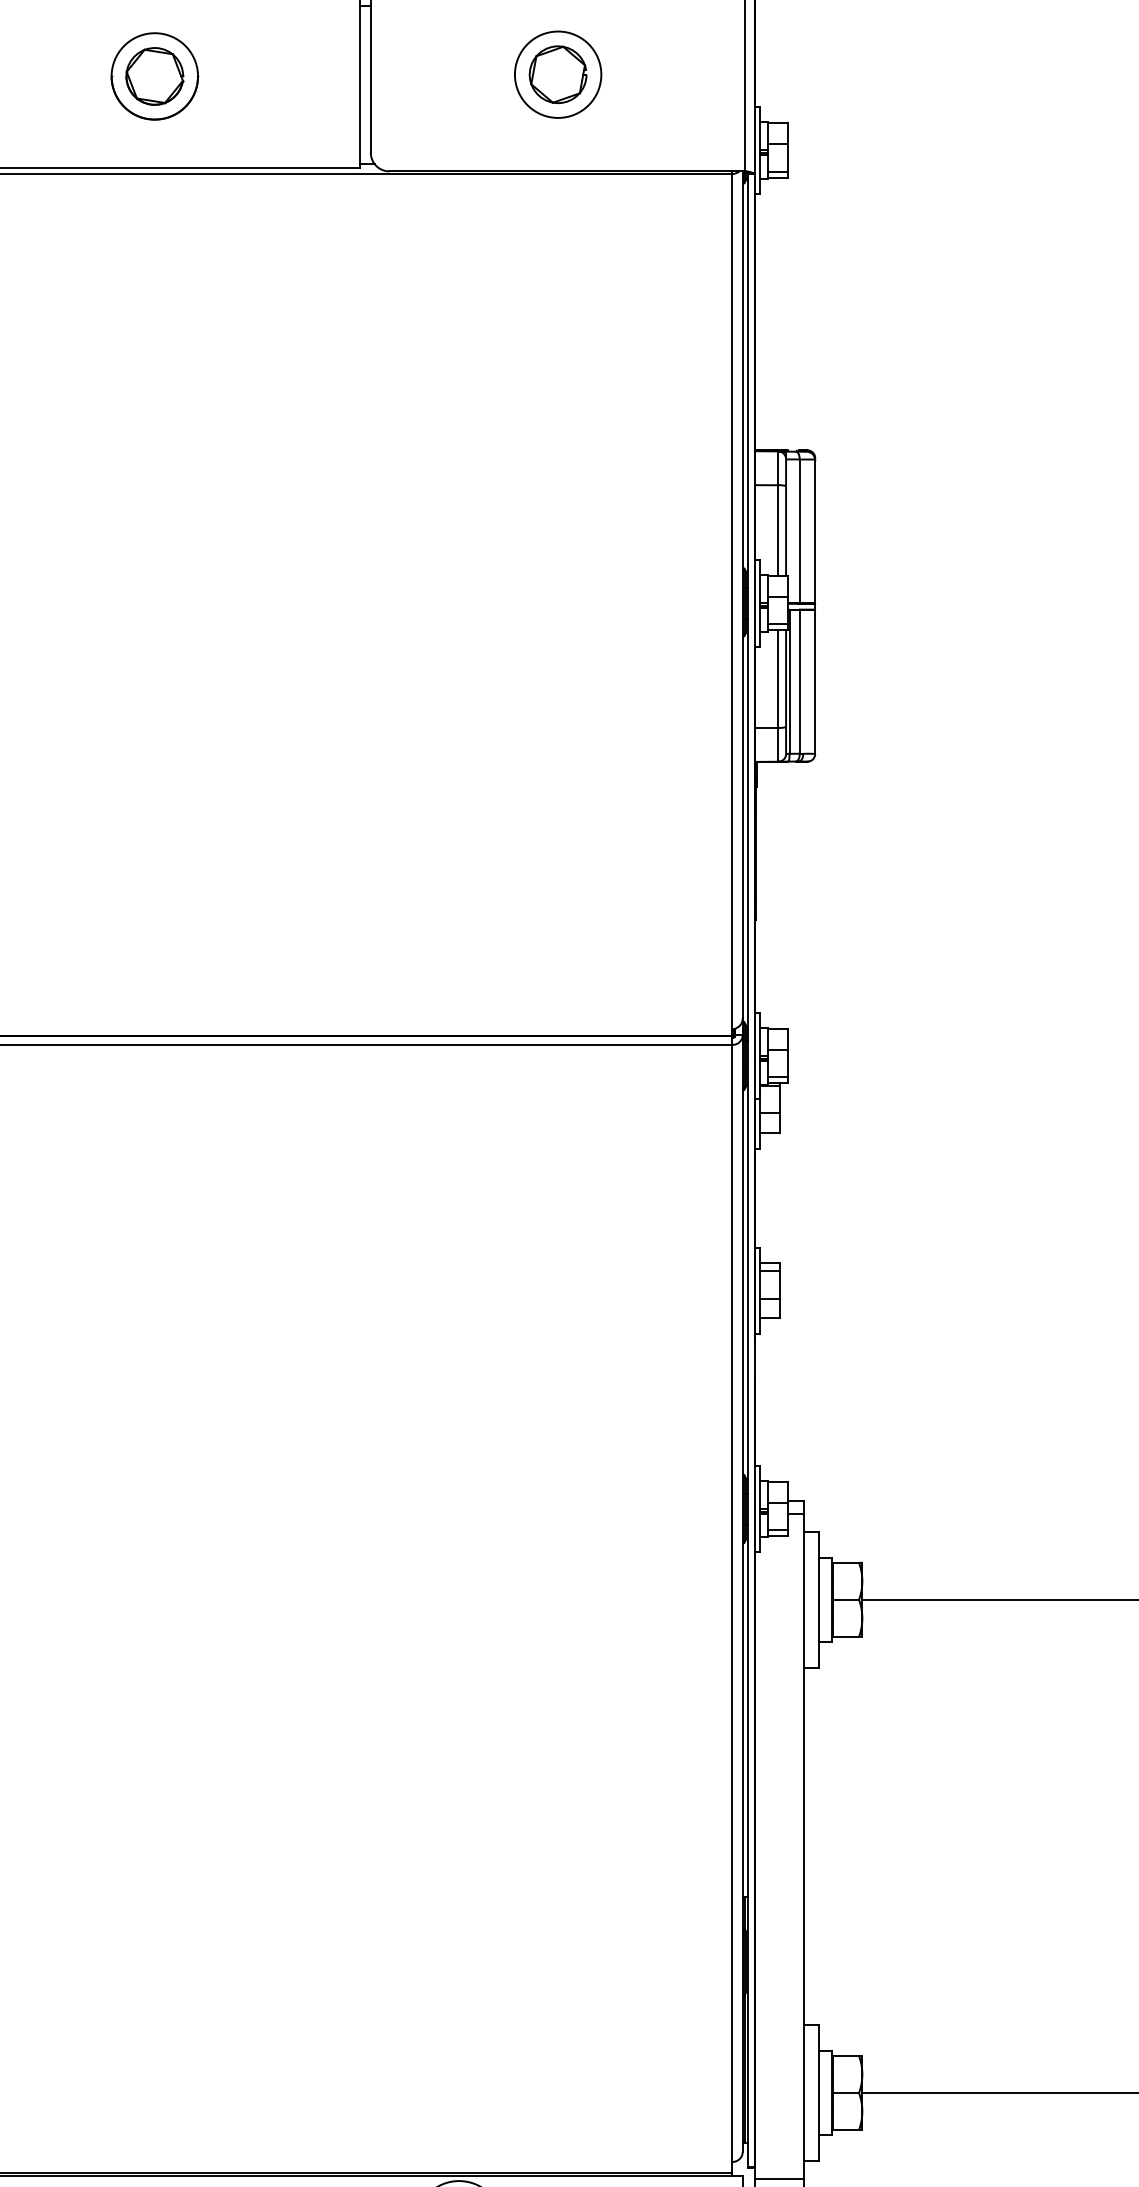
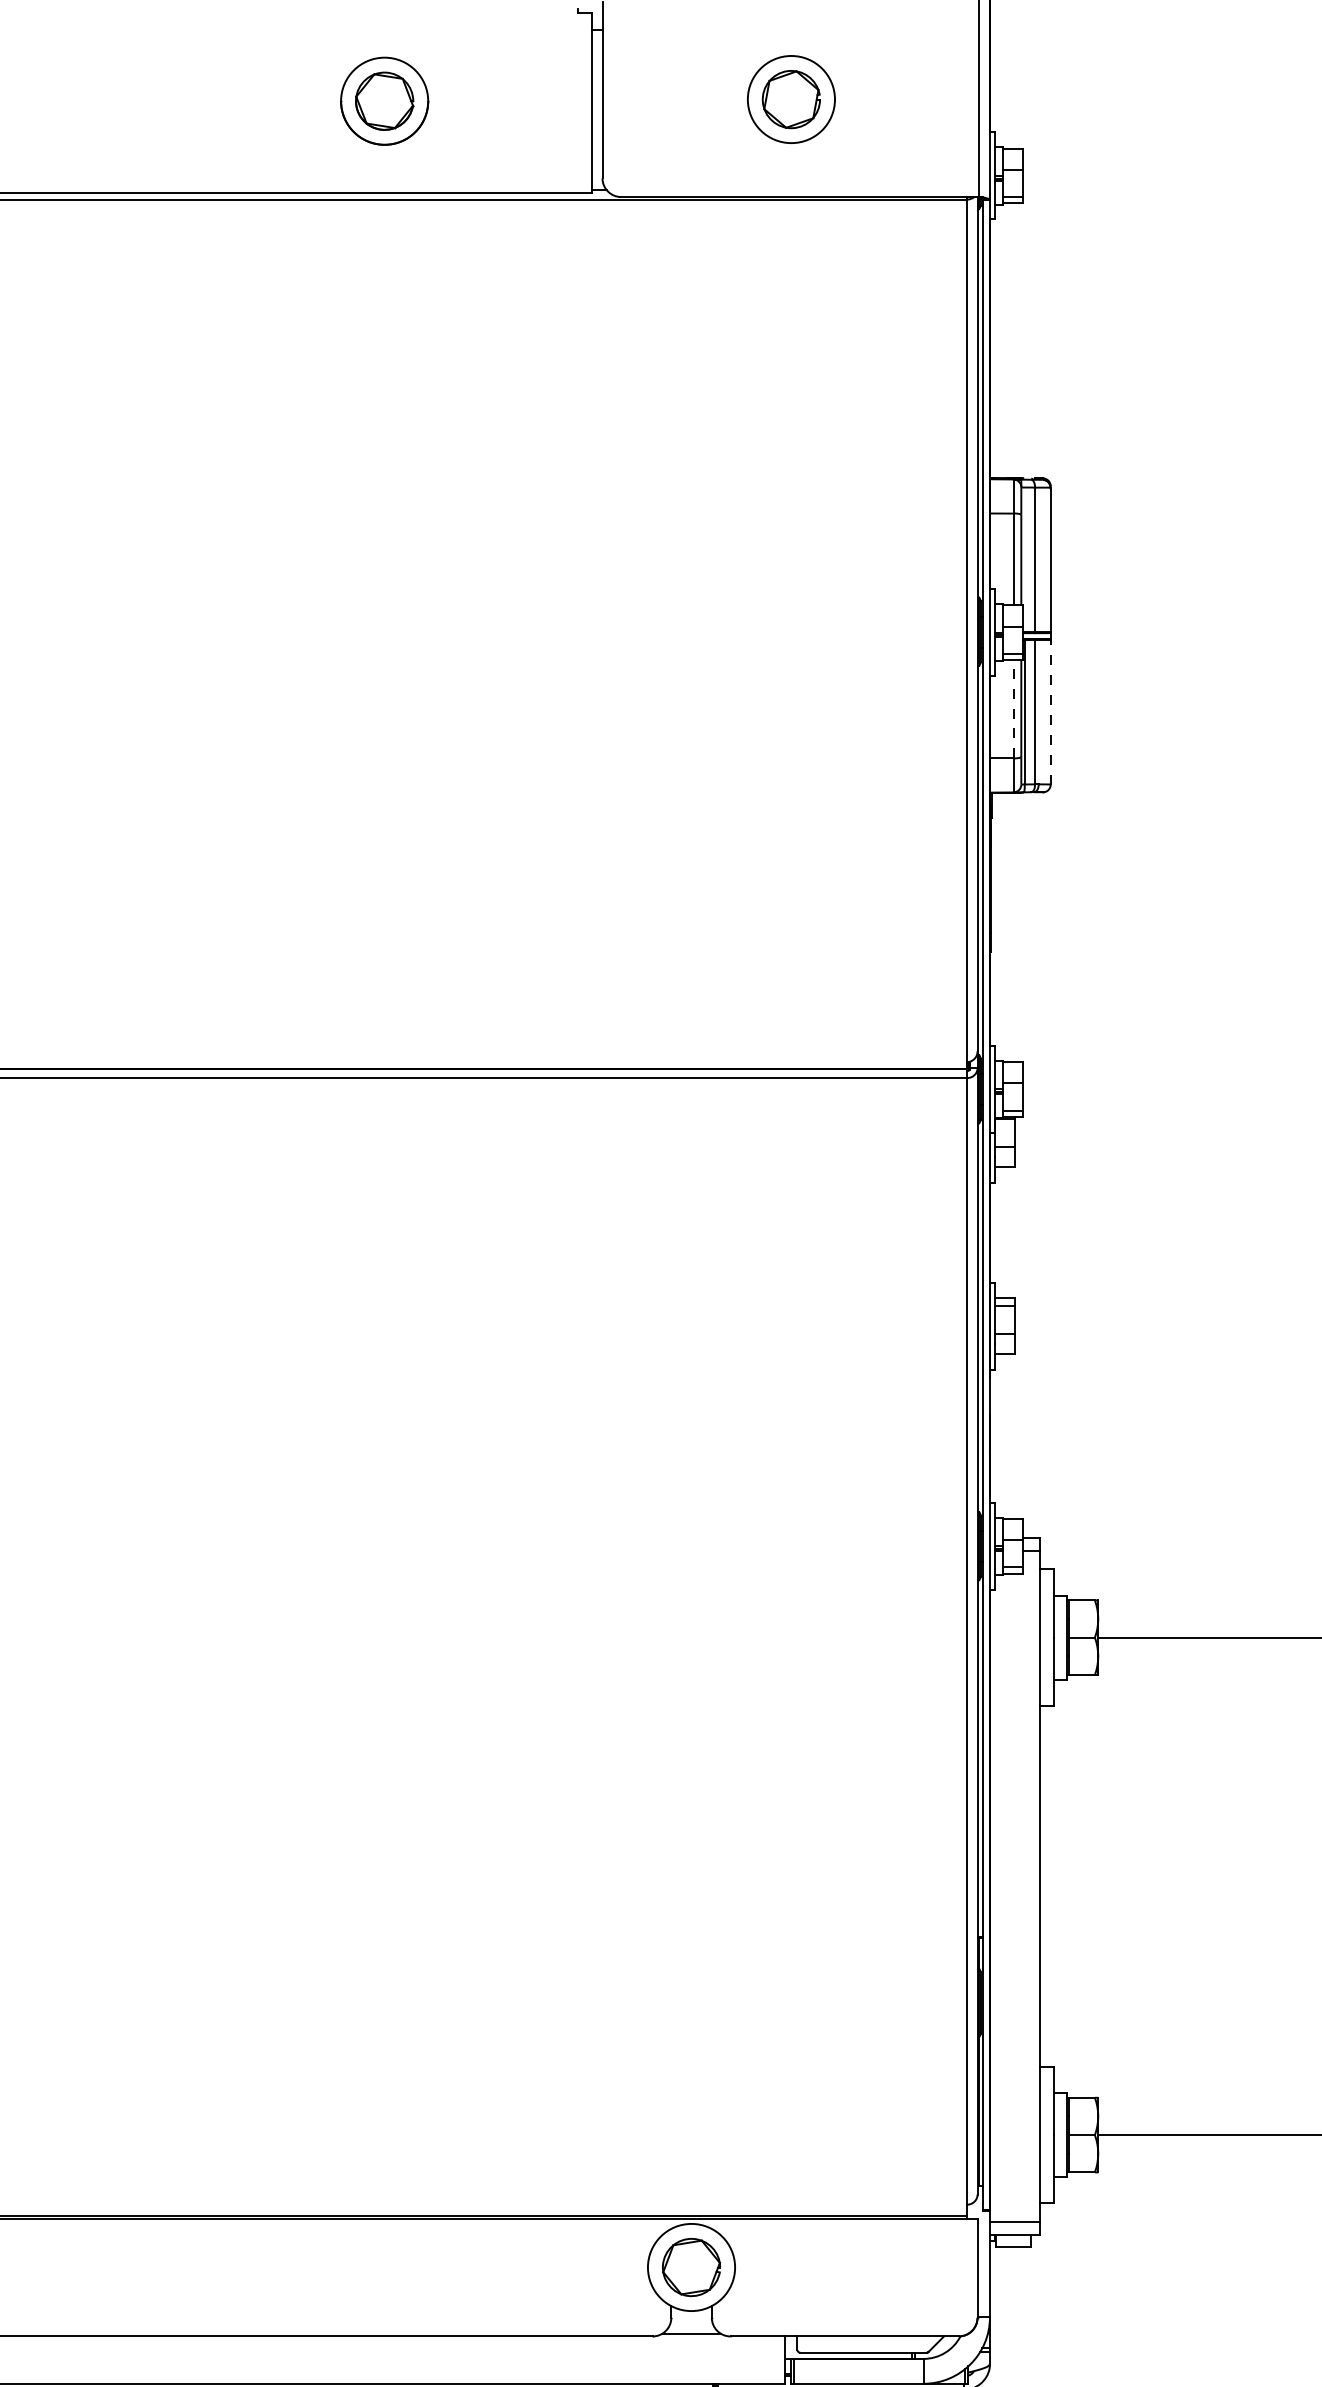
line: (778, 678) -> (1013, 708), solid -> dashed
line: (815, 681) -> (1050, 711), solid -> dashed

